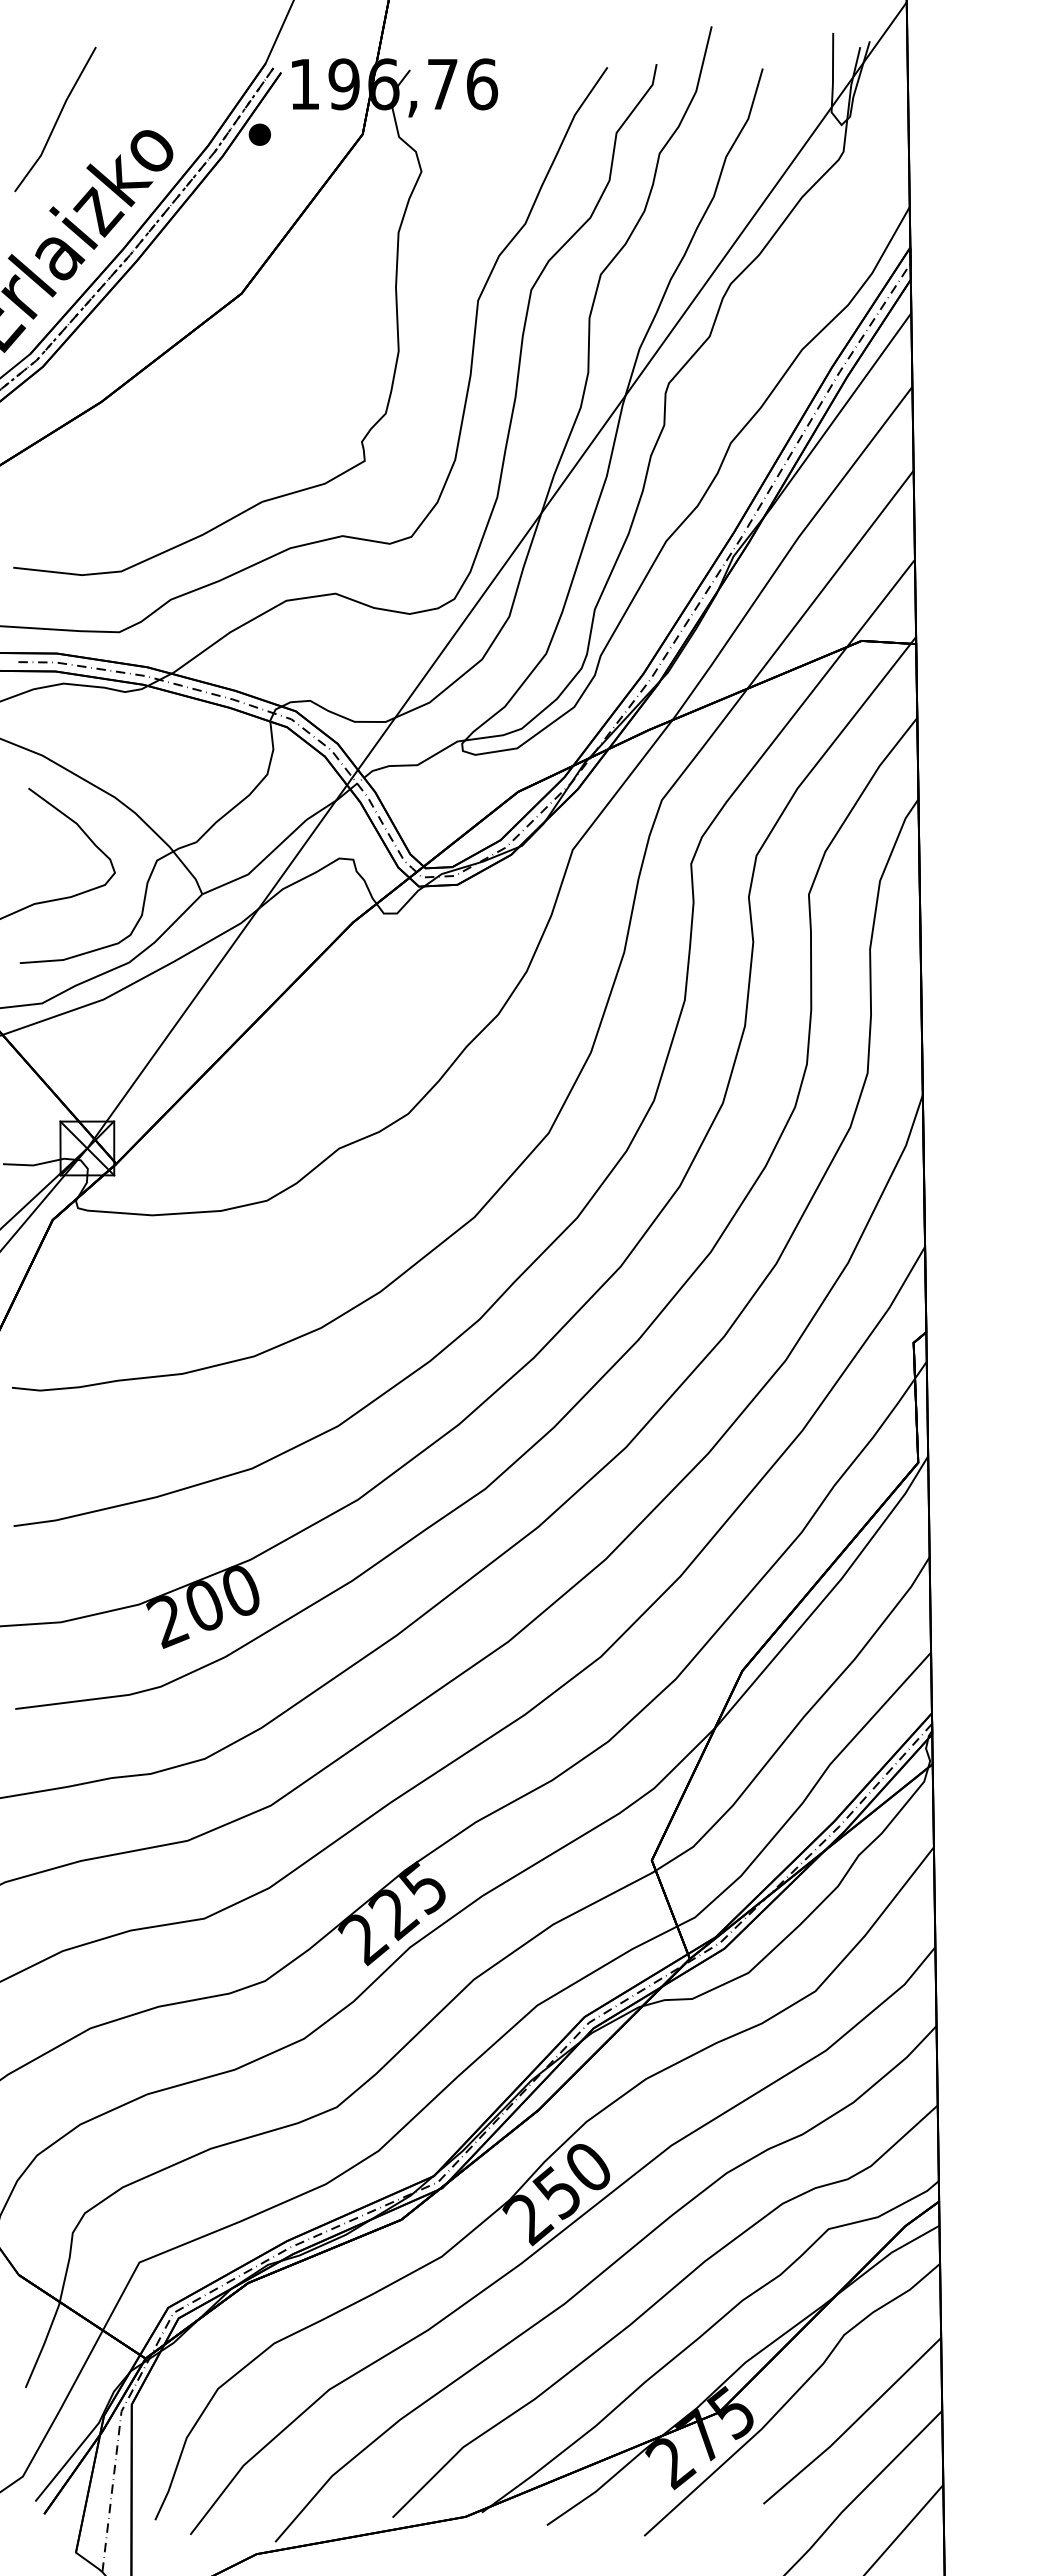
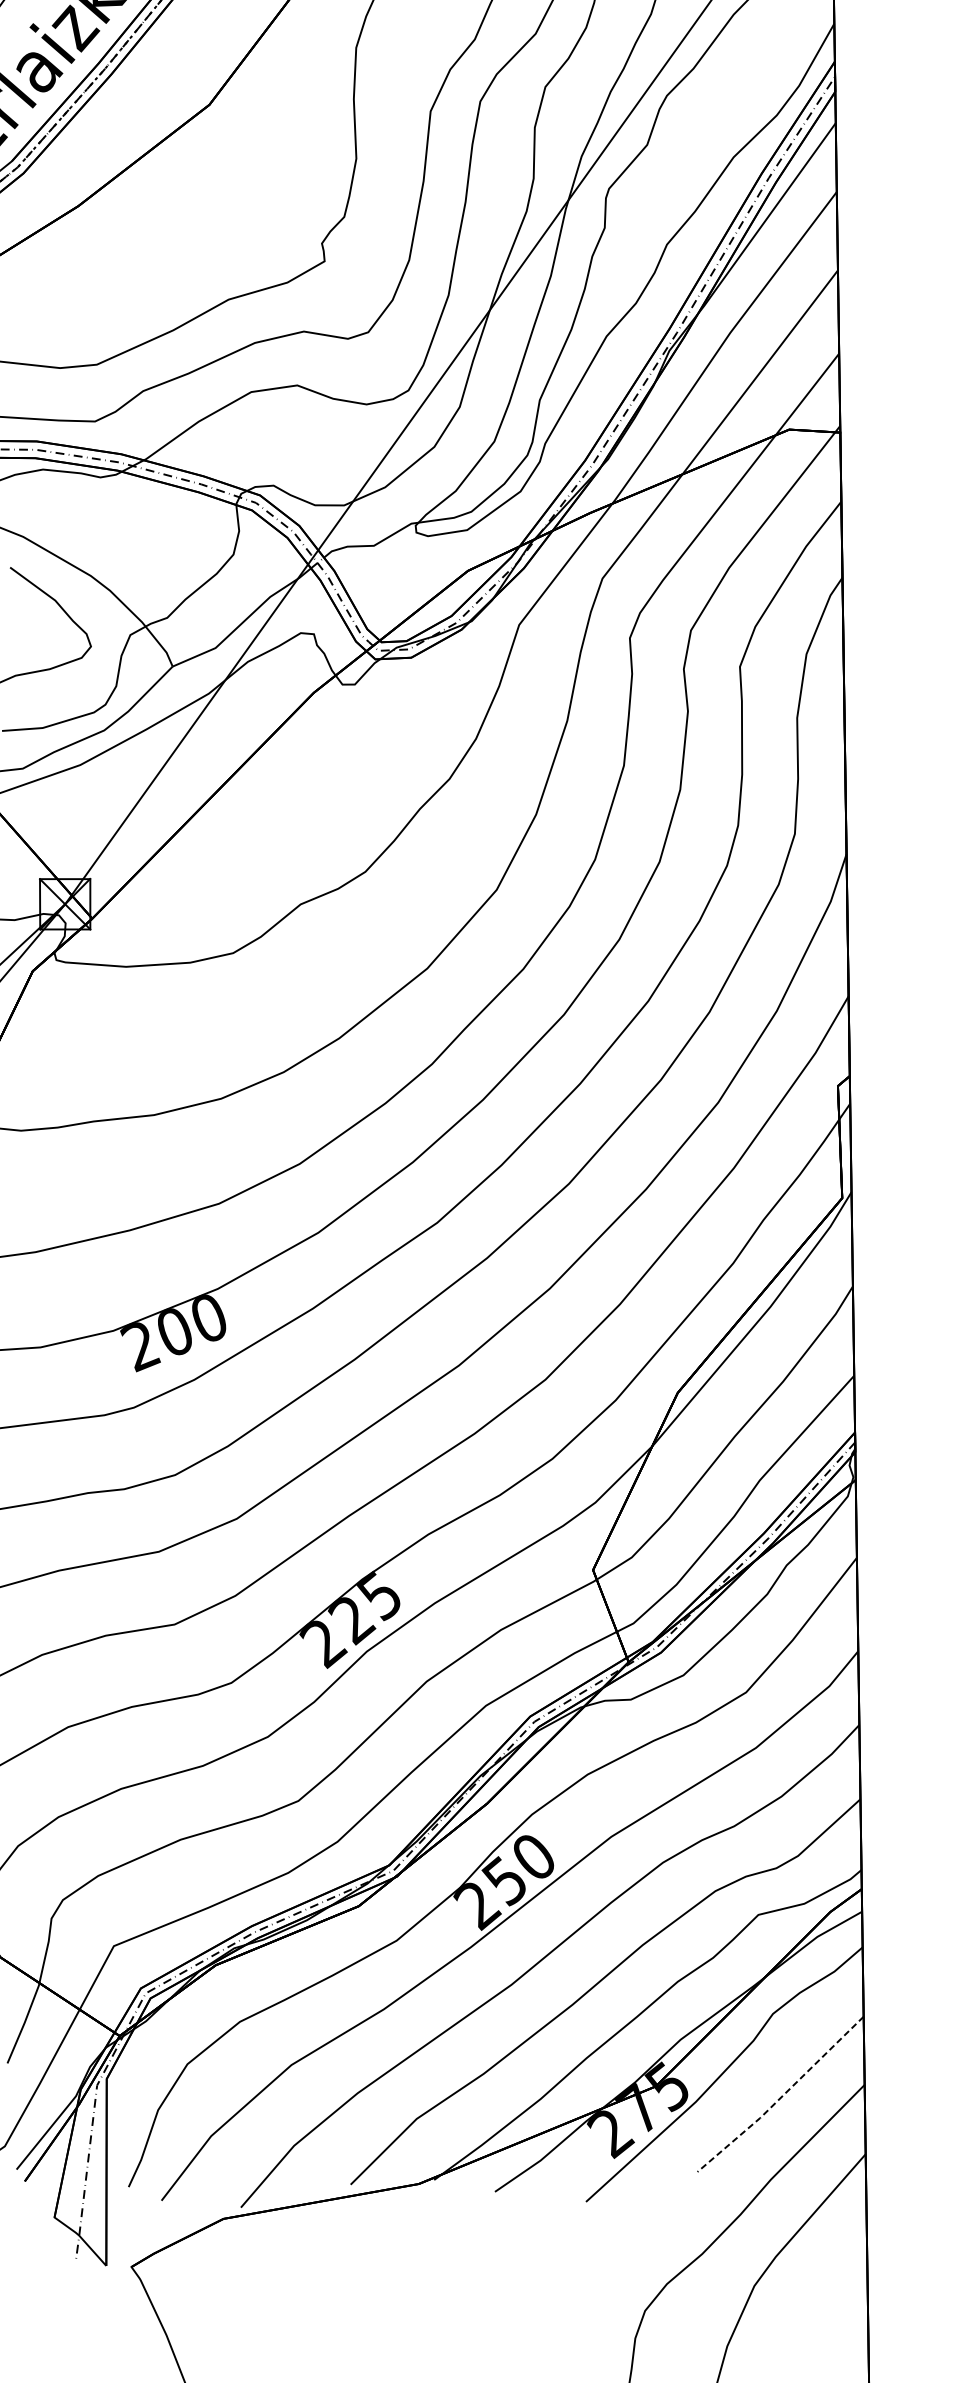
line: (853, 2423) -> (781, 2096), solid -> dashed

